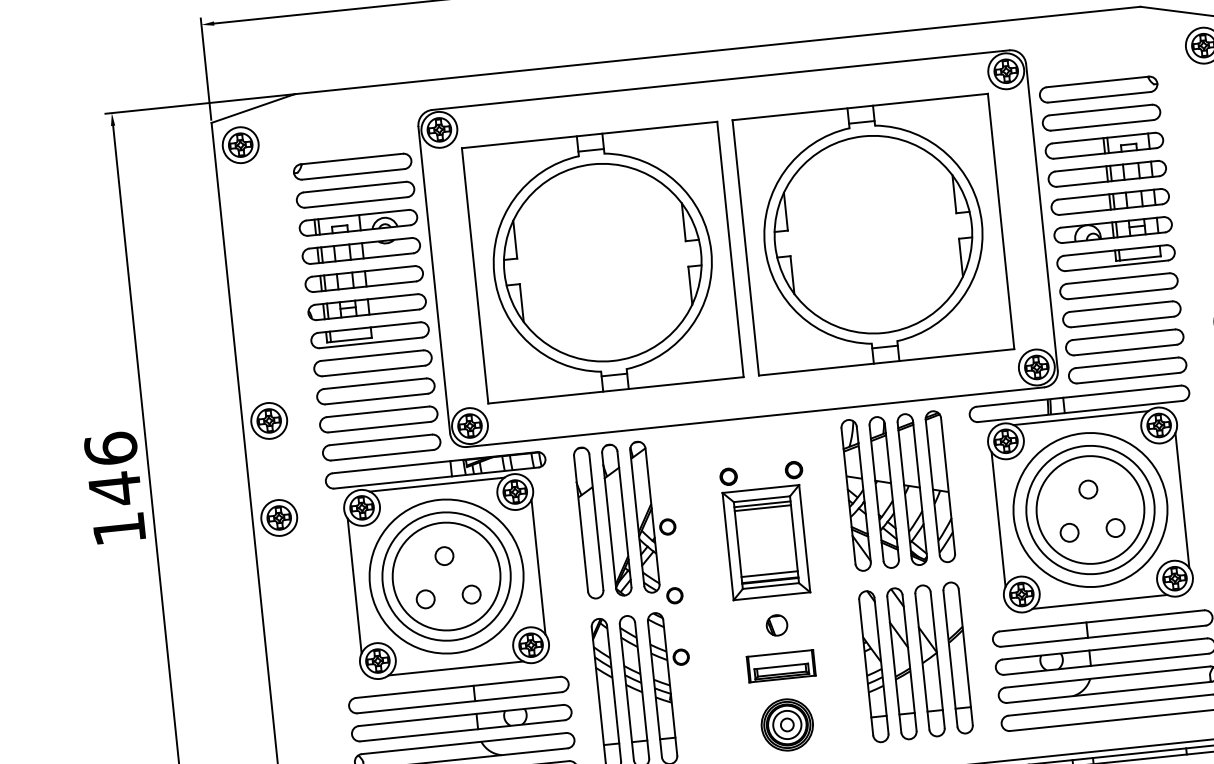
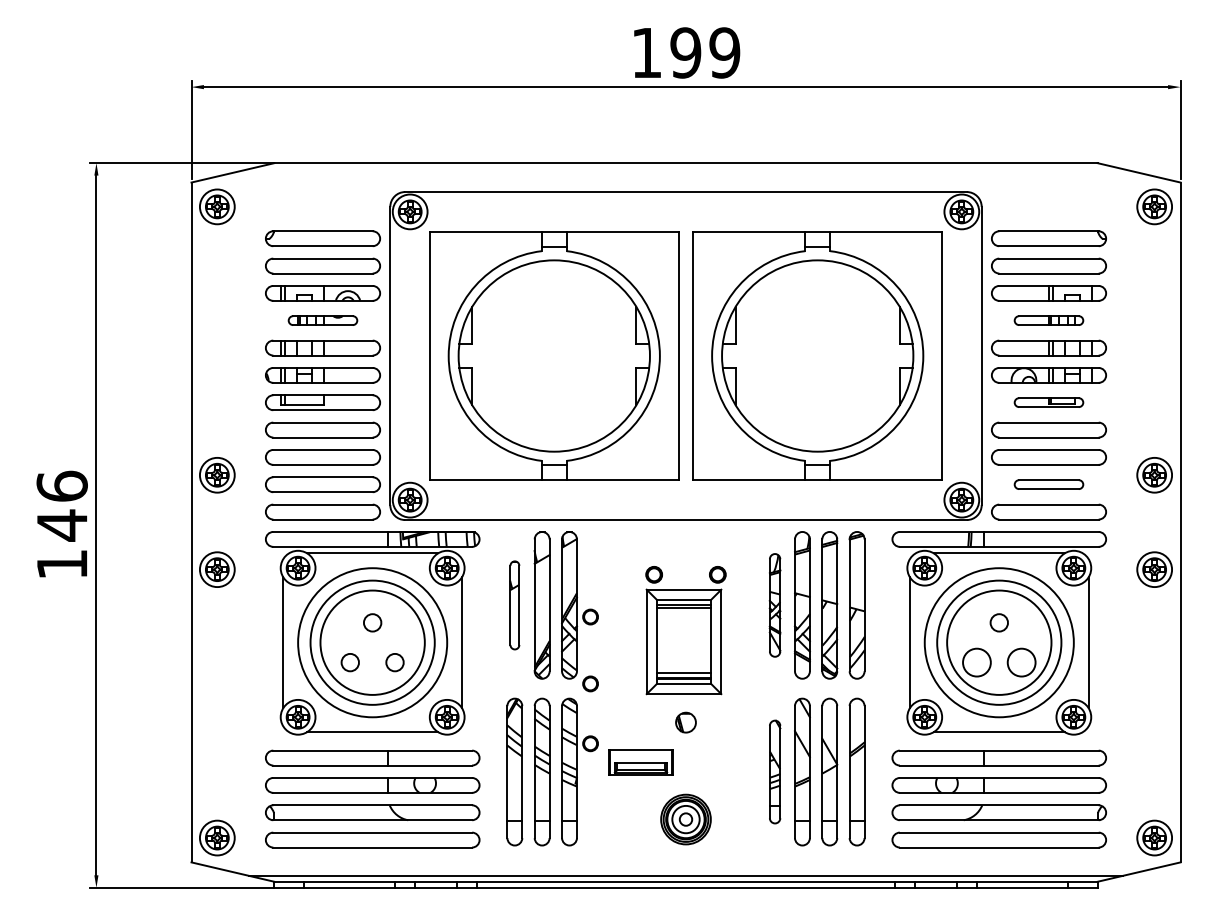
part: (1106, 173) -> (1048, 320), size x0.6
part: (360, 250) -> (322, 320), size x0.6
part: (1115, 257) -> (1048, 402), size x0.6
part: (1124, 342) -> (1048, 484), size x0.6
part: (855, 495) -> (774, 605), size x0.7
part: (588, 523) -> (514, 605), size x0.6
circle: (1115, 527) -> (1021, 662), size x1.6
circle: (1069, 532) -> (976, 662), size x1.6
part: (780, 666) -> (640, 762), moved
part: (873, 666) -> (774, 771), size x0.7

